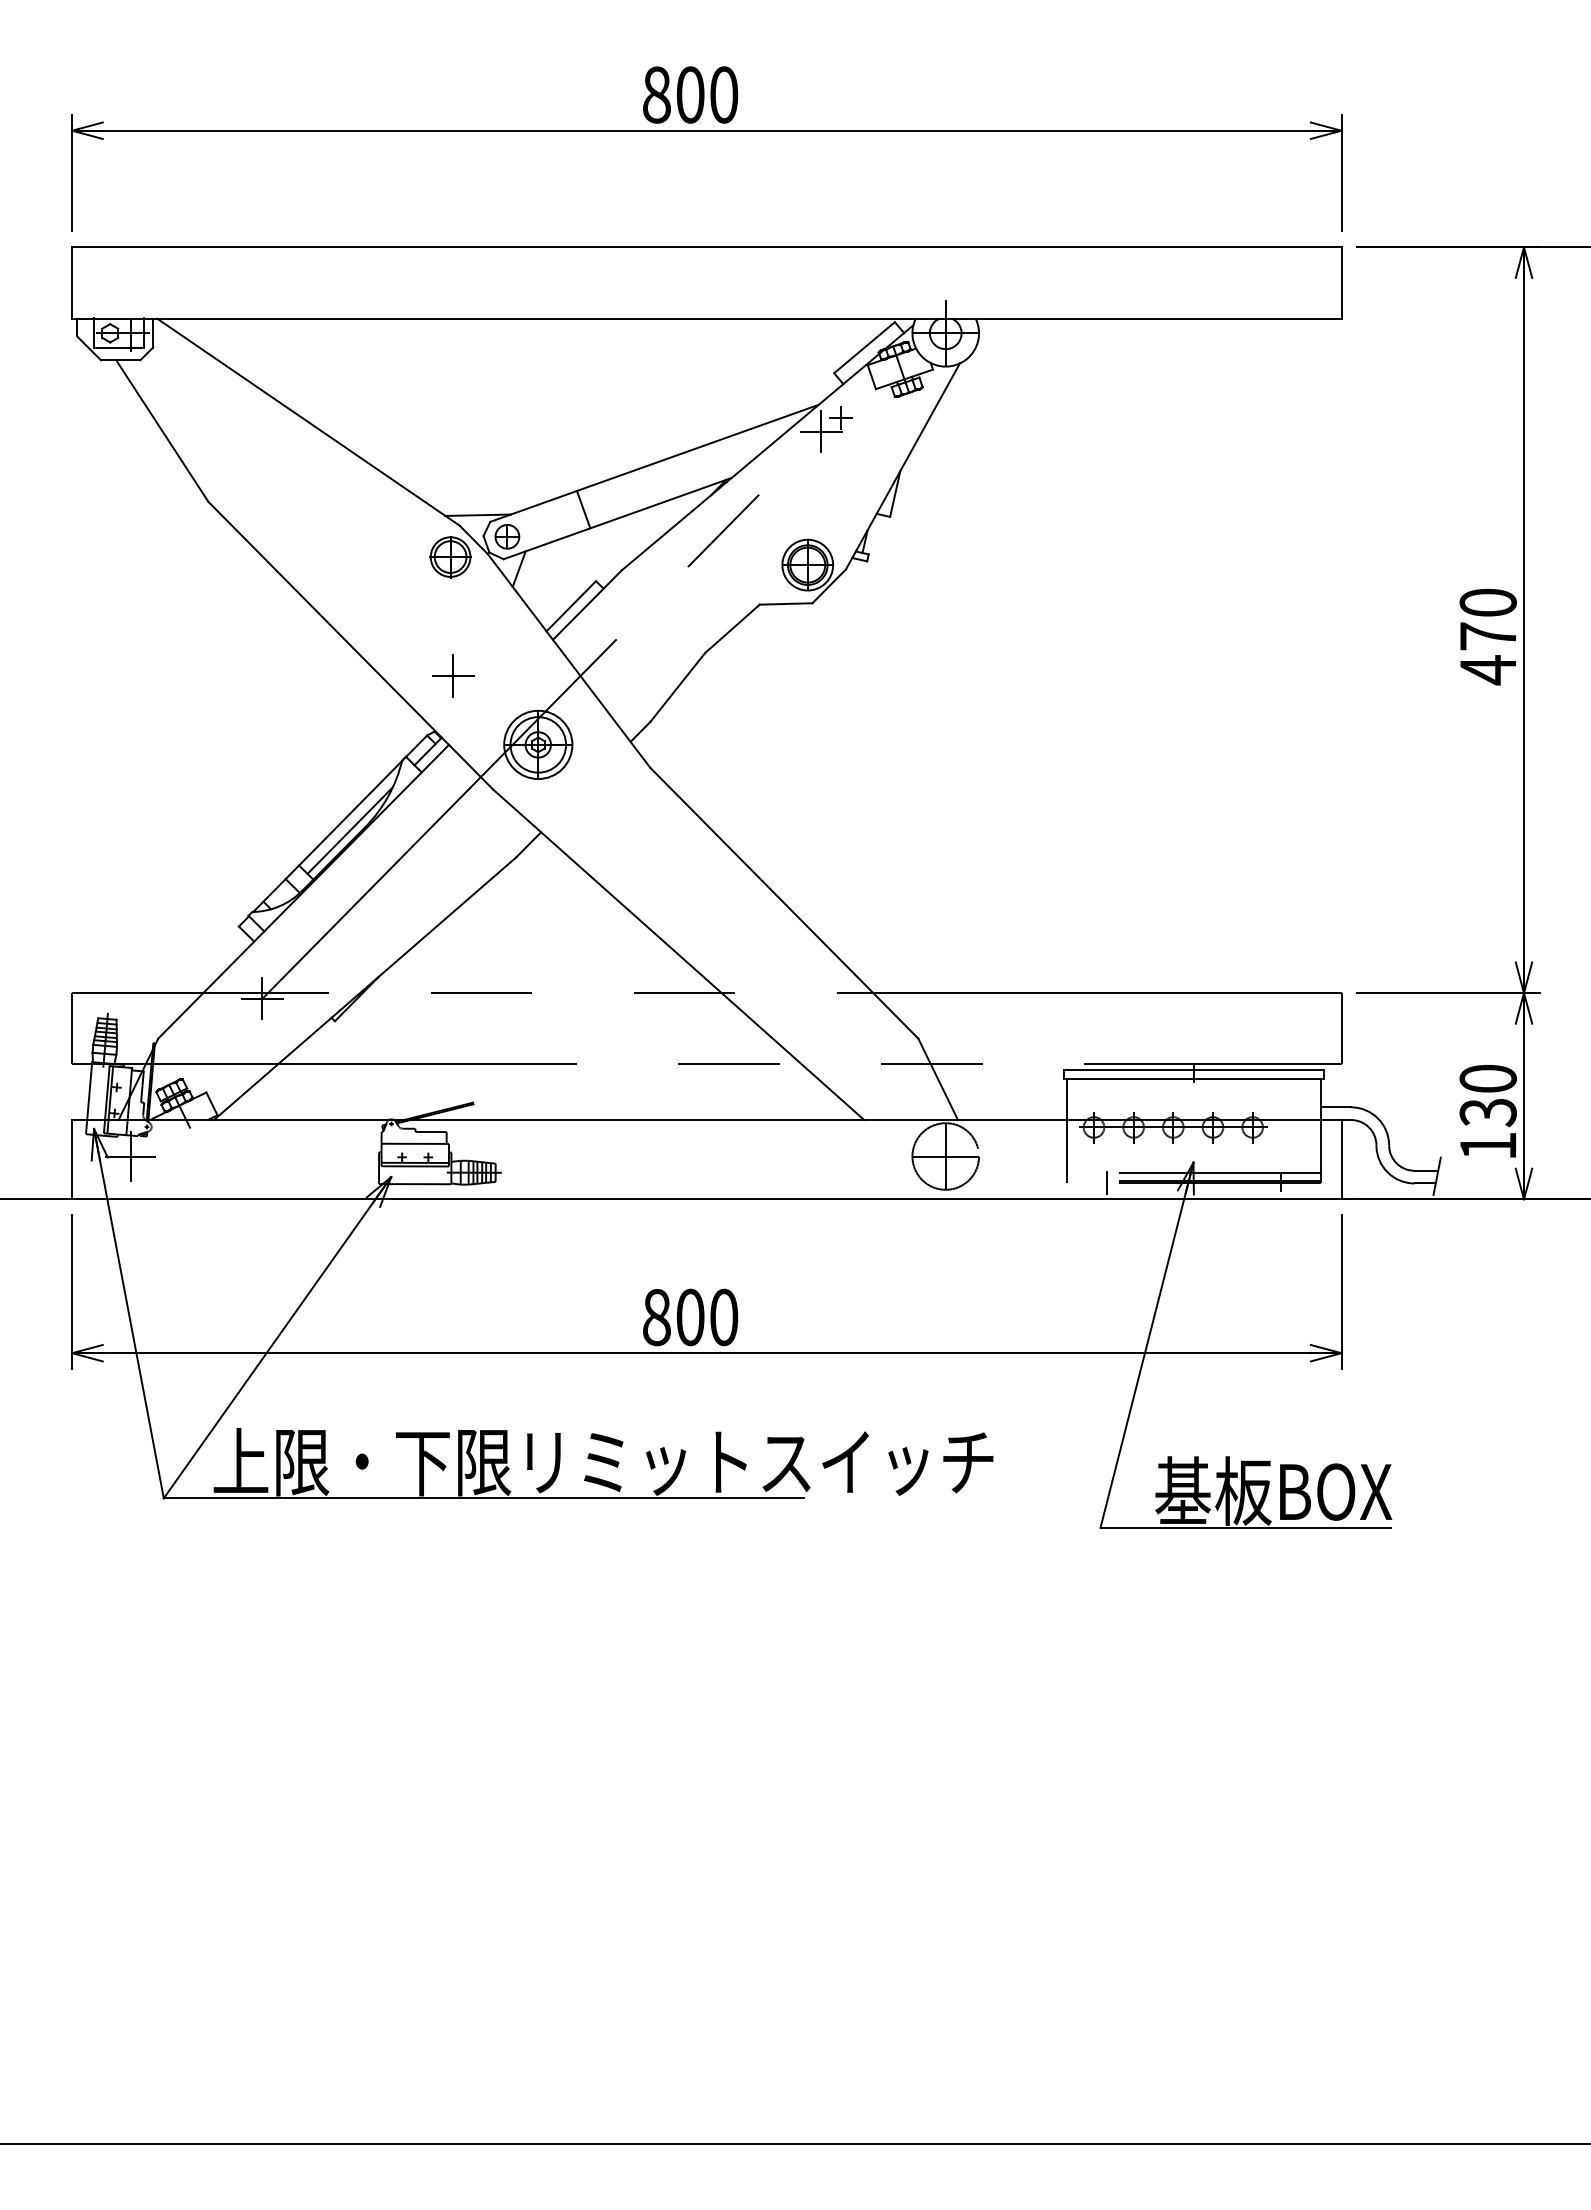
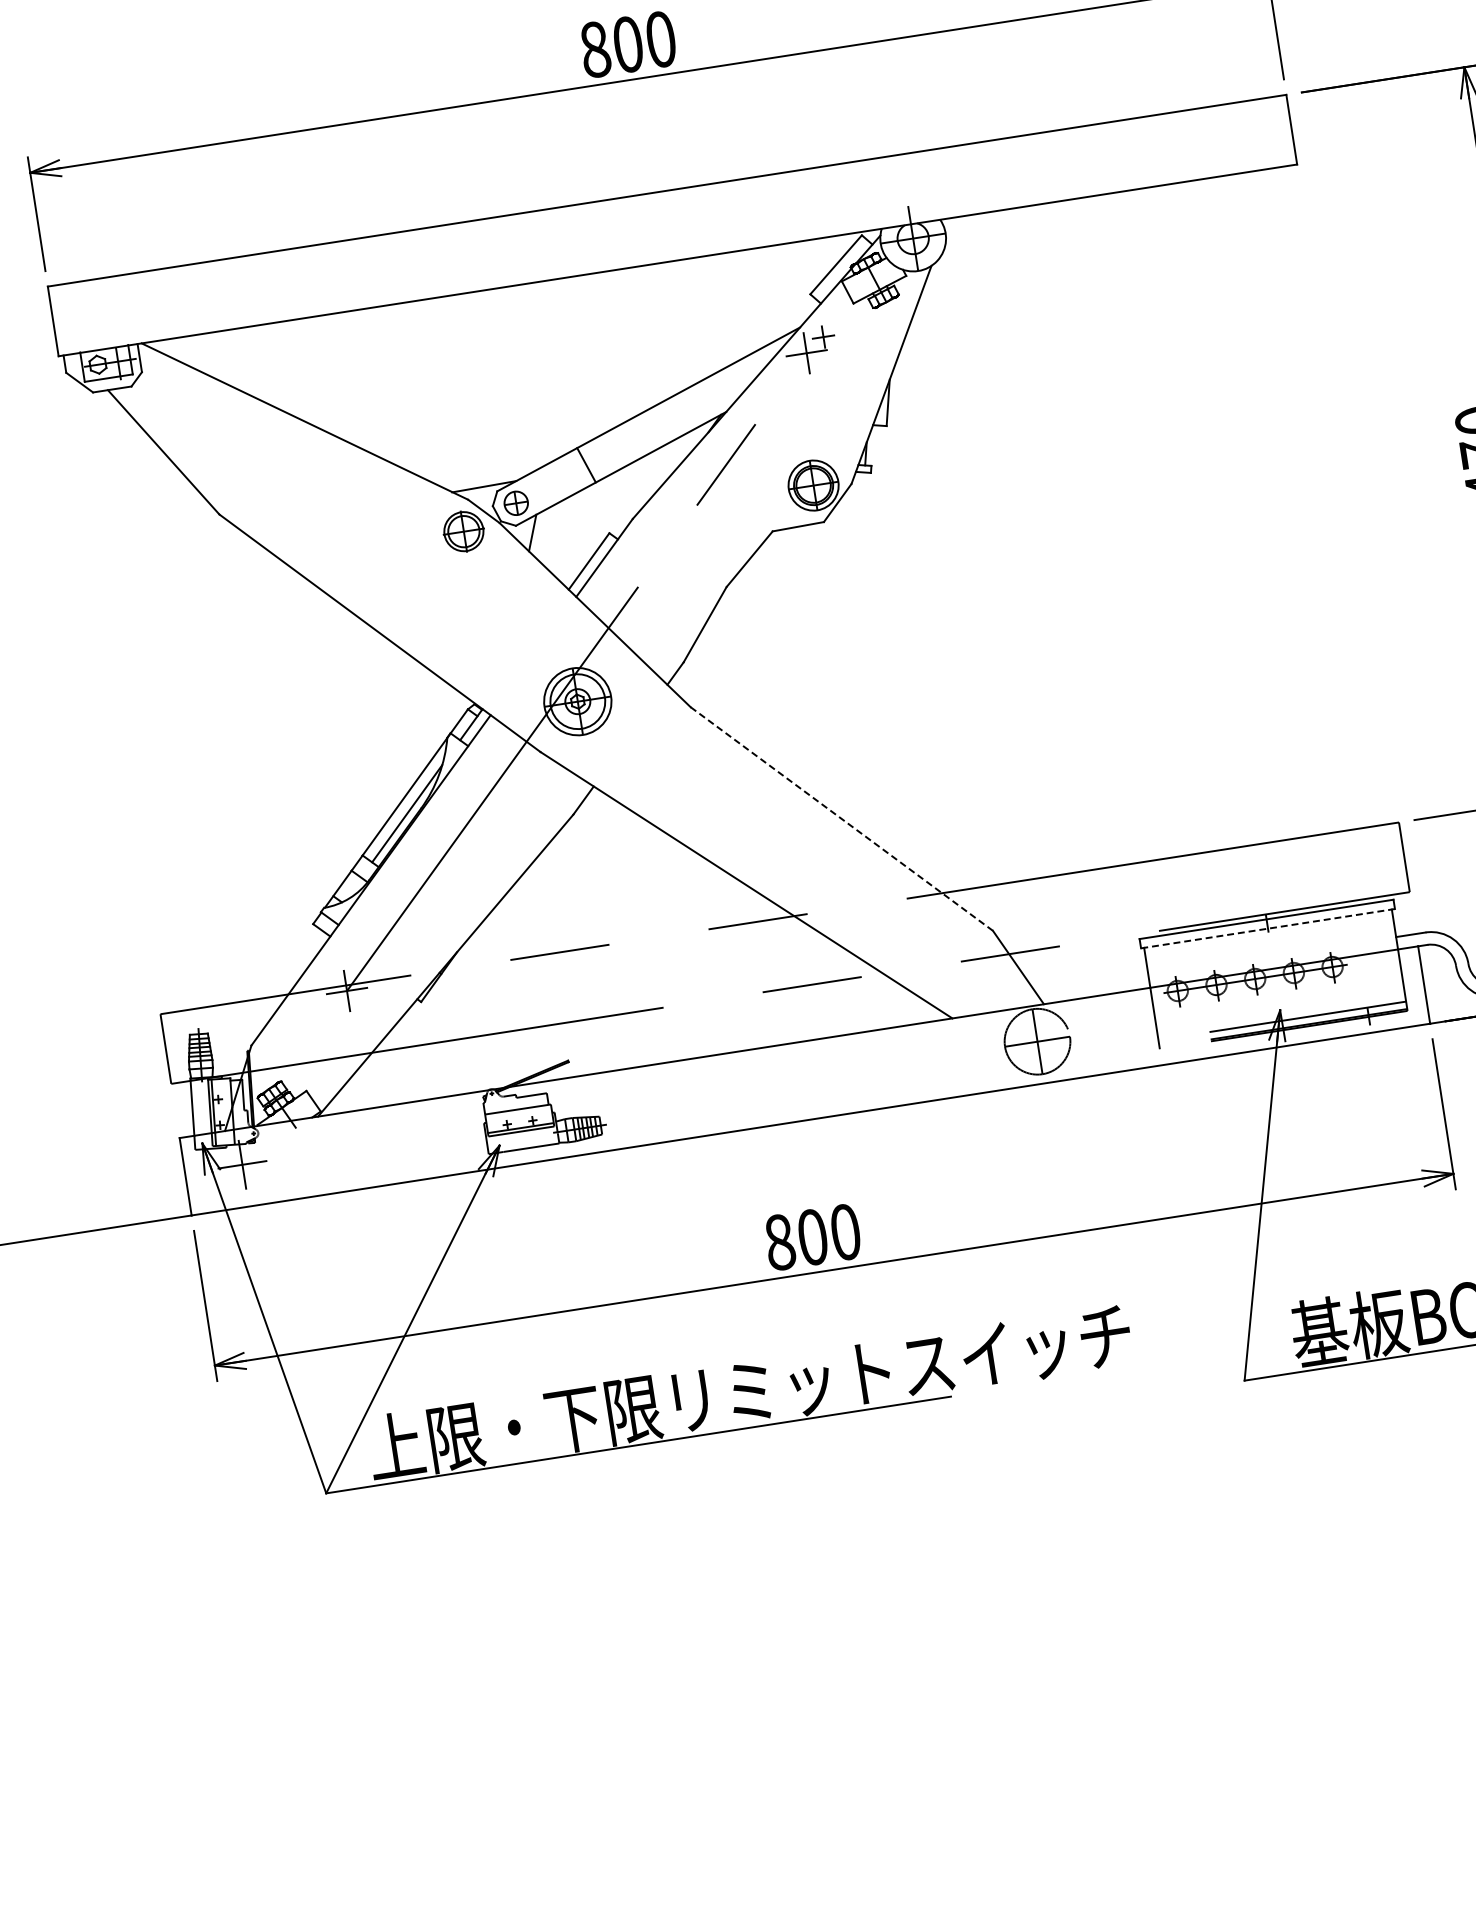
part: (453, 675) -> (484, 646), removed
line: (784, 903) -> (841, 819), solid -> dashed
line: (1193, 1079) -> (1267, 929), solid -> dashed
line: (1106, 1183) -> (1198, 1043), removed

